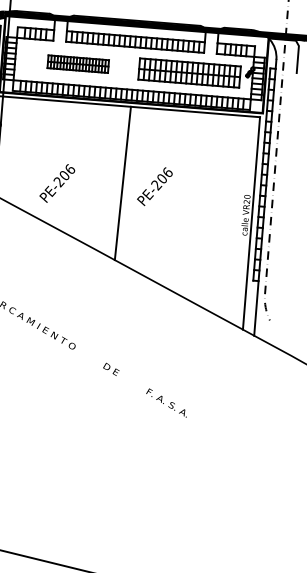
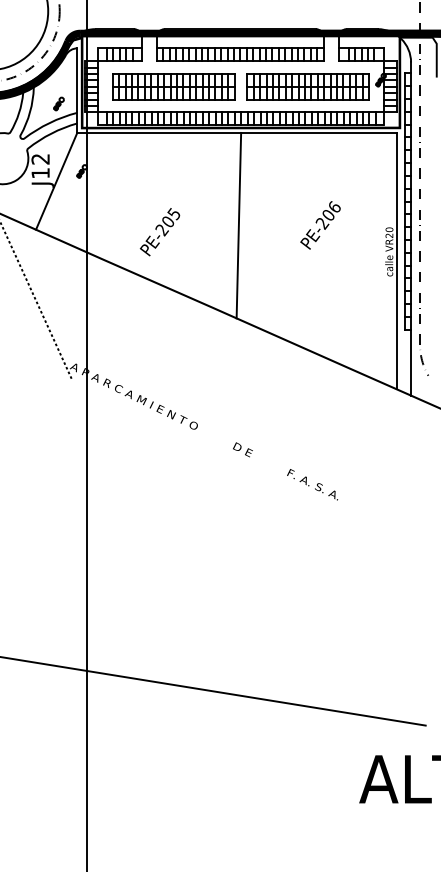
part: (78, 63) -> (173, 86), size x1.67
text: (69, 169) -> (173, 213), PE-206 -> PE-205
text: (154, 186) -> (320, 225), moved

